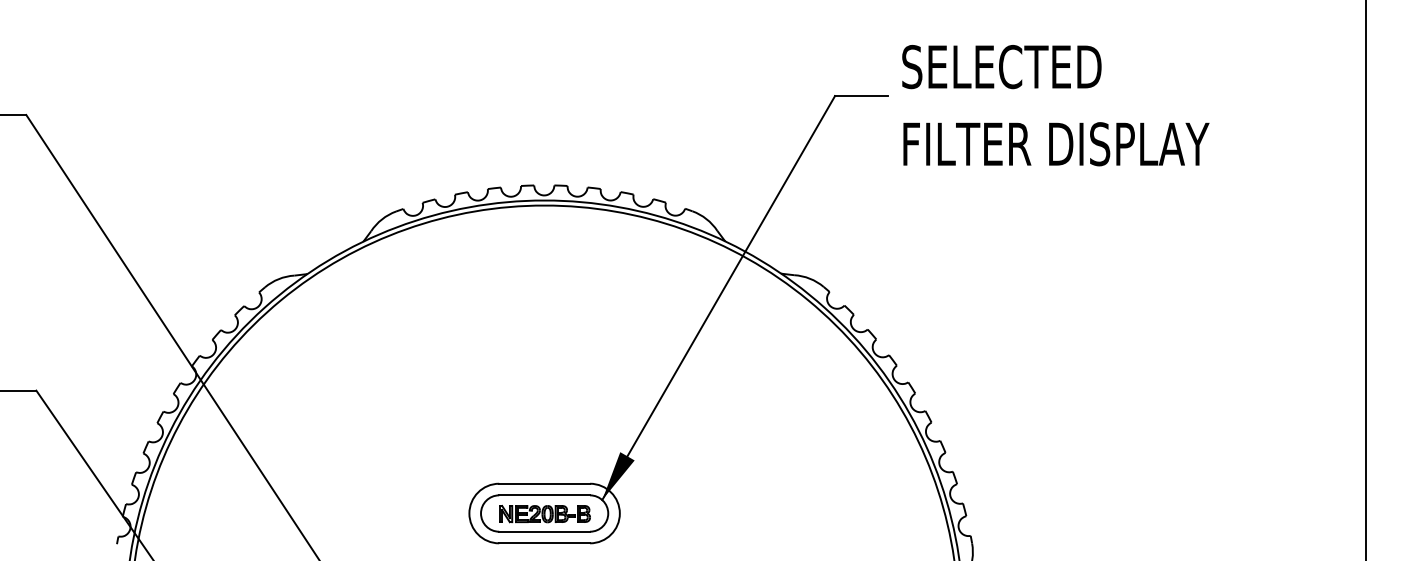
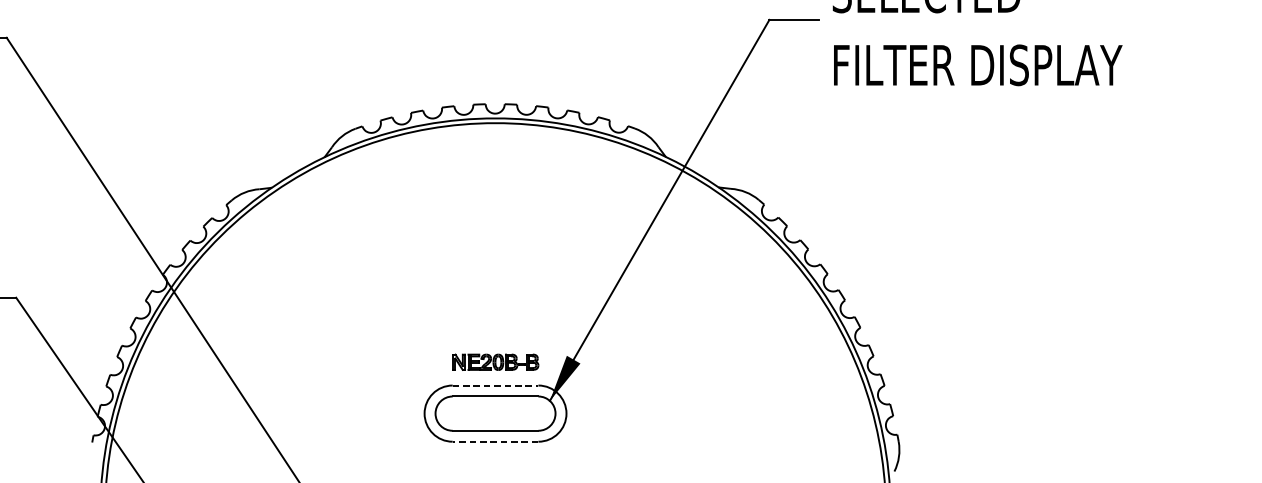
line: (545, 483) -> (496, 385), solid -> dashed
part: (544, 514) -> (495, 362), moved
line: (544, 543) -> (495, 441), solid -> dashed

